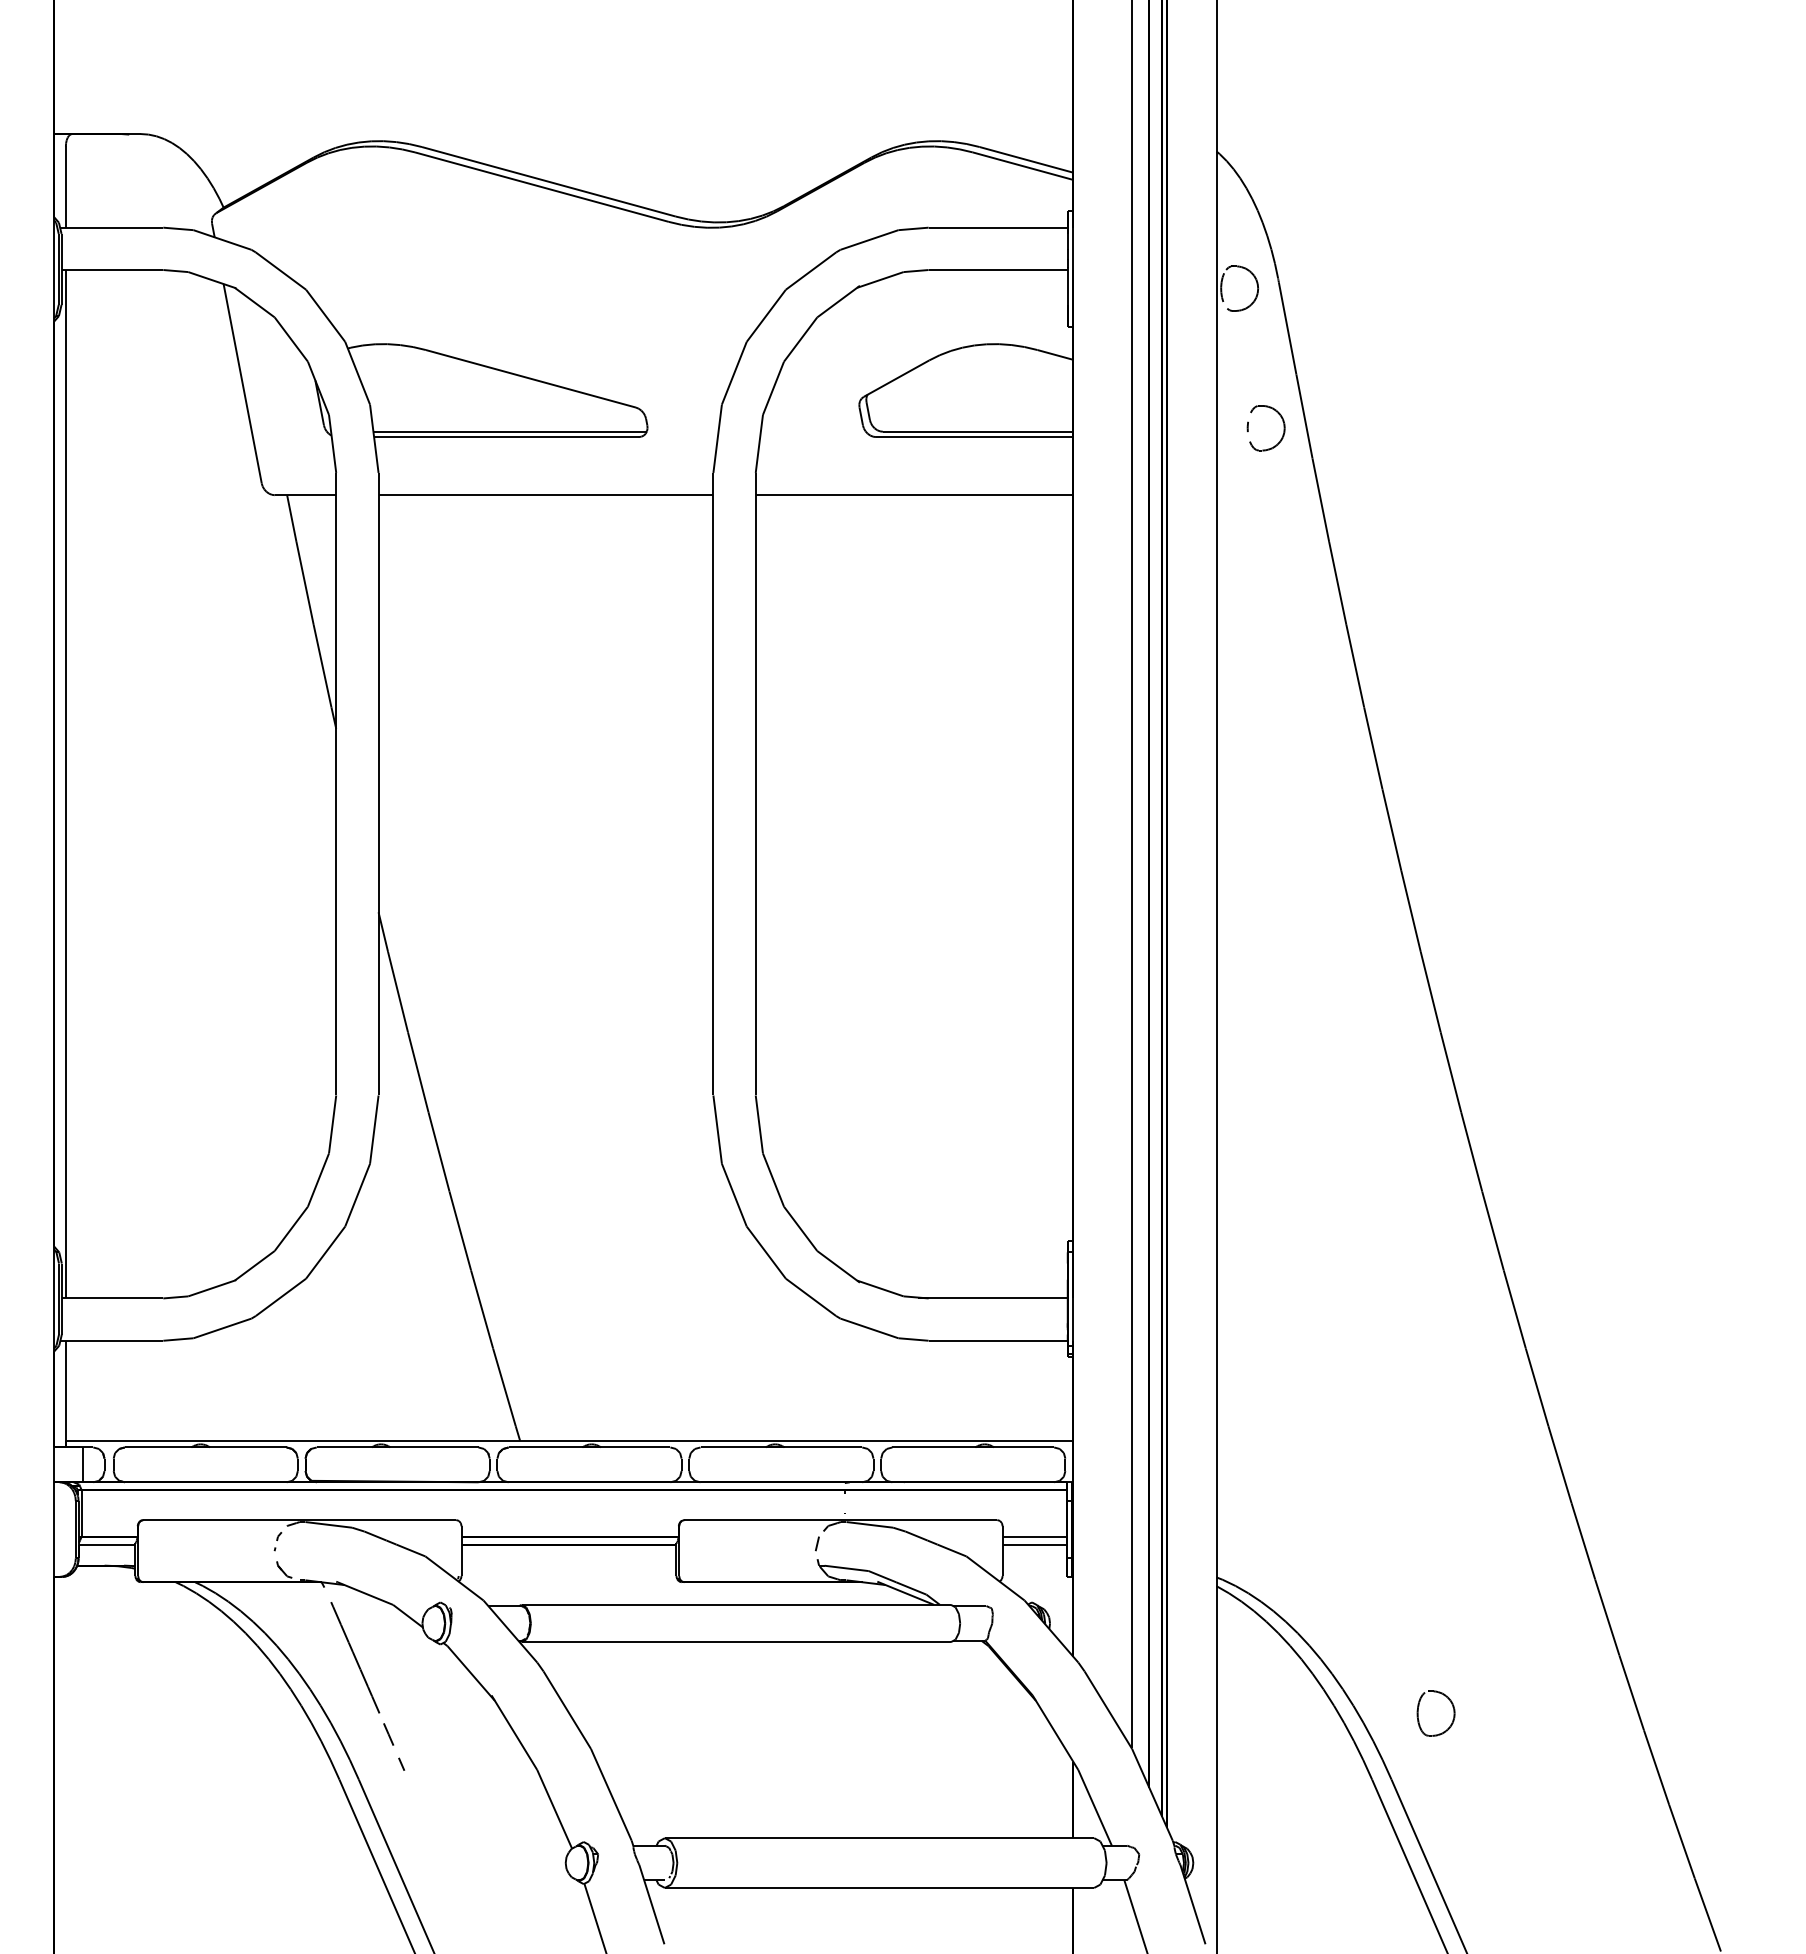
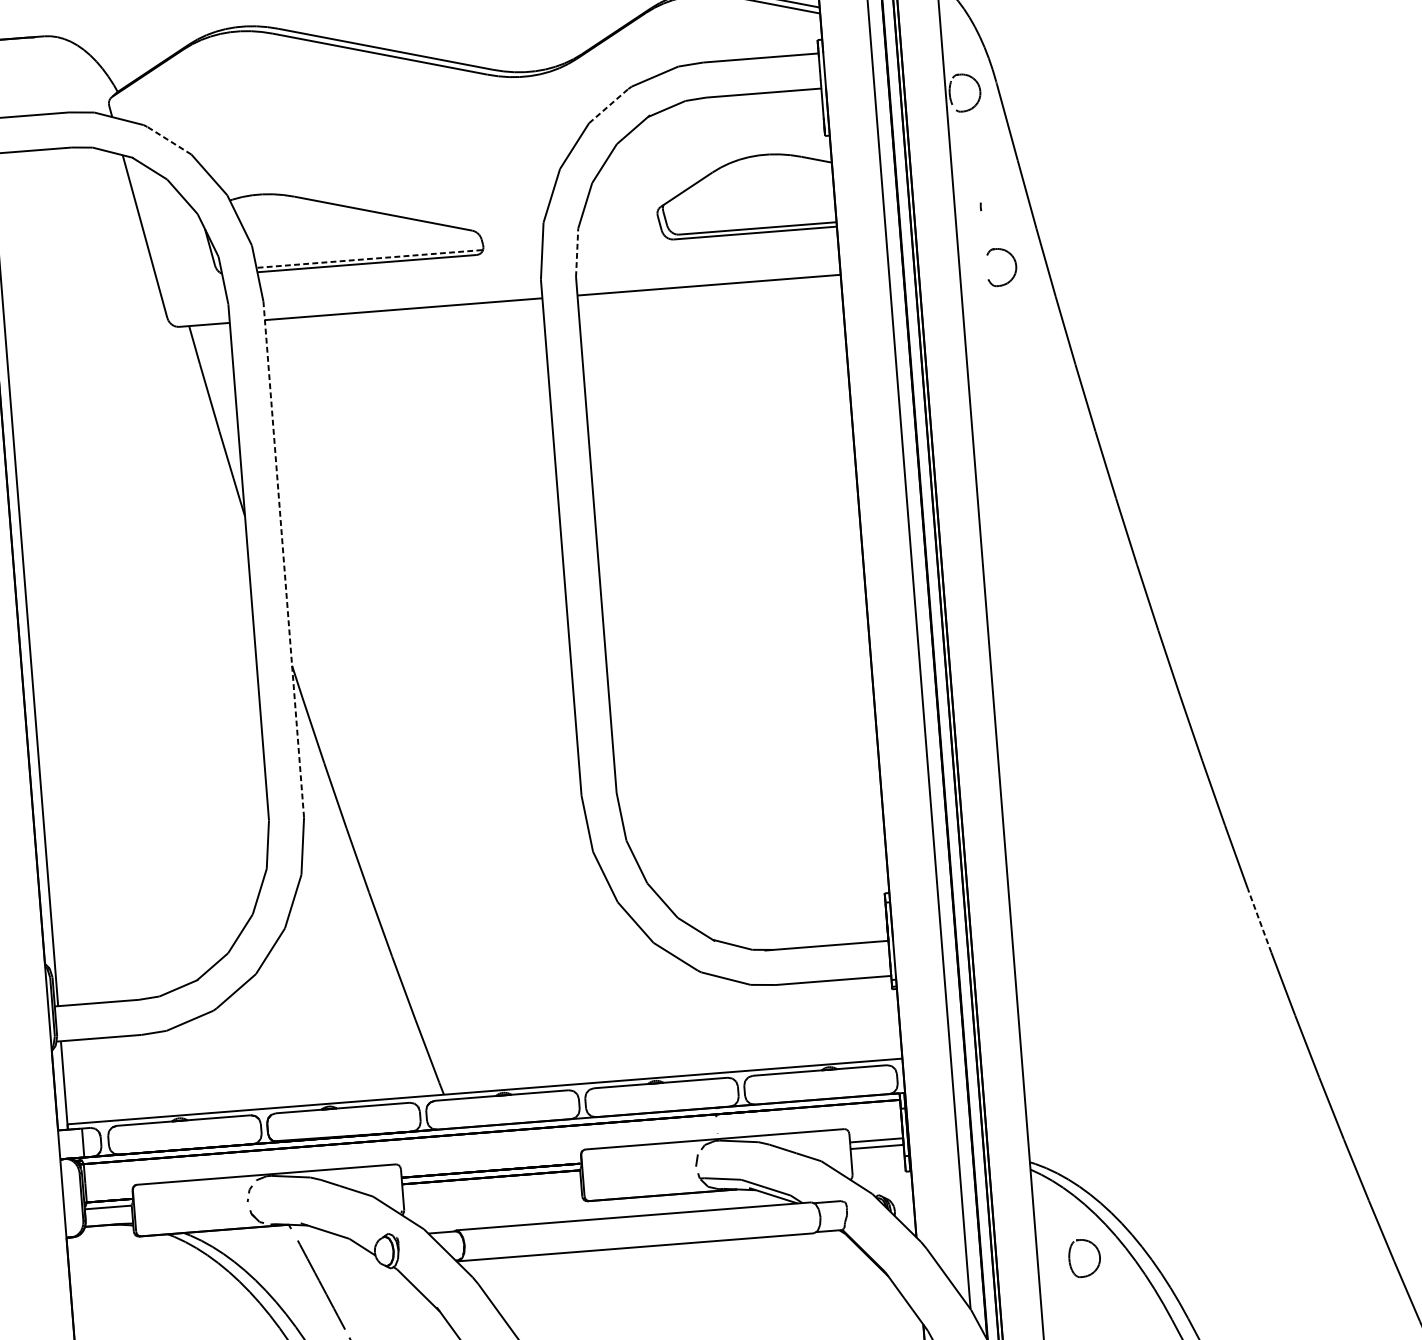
line: (280, 270) -> (168, 140), solid -> dashed
line: (811, 270) -> (609, 105), solid -> dashed
part: (1283, 428) -> (1015, 266), moved
line: (509, 431) -> (369, 258), solid -> dashed
line: (759, 443) -> (577, 252), solid -> dashed
line: (378, 783) -> (283, 559), solid -> dashed
line: (1514, 1309) -> (1259, 920), solid -> dashed
part: (1418, 1713) -> (1070, 1259), moved

